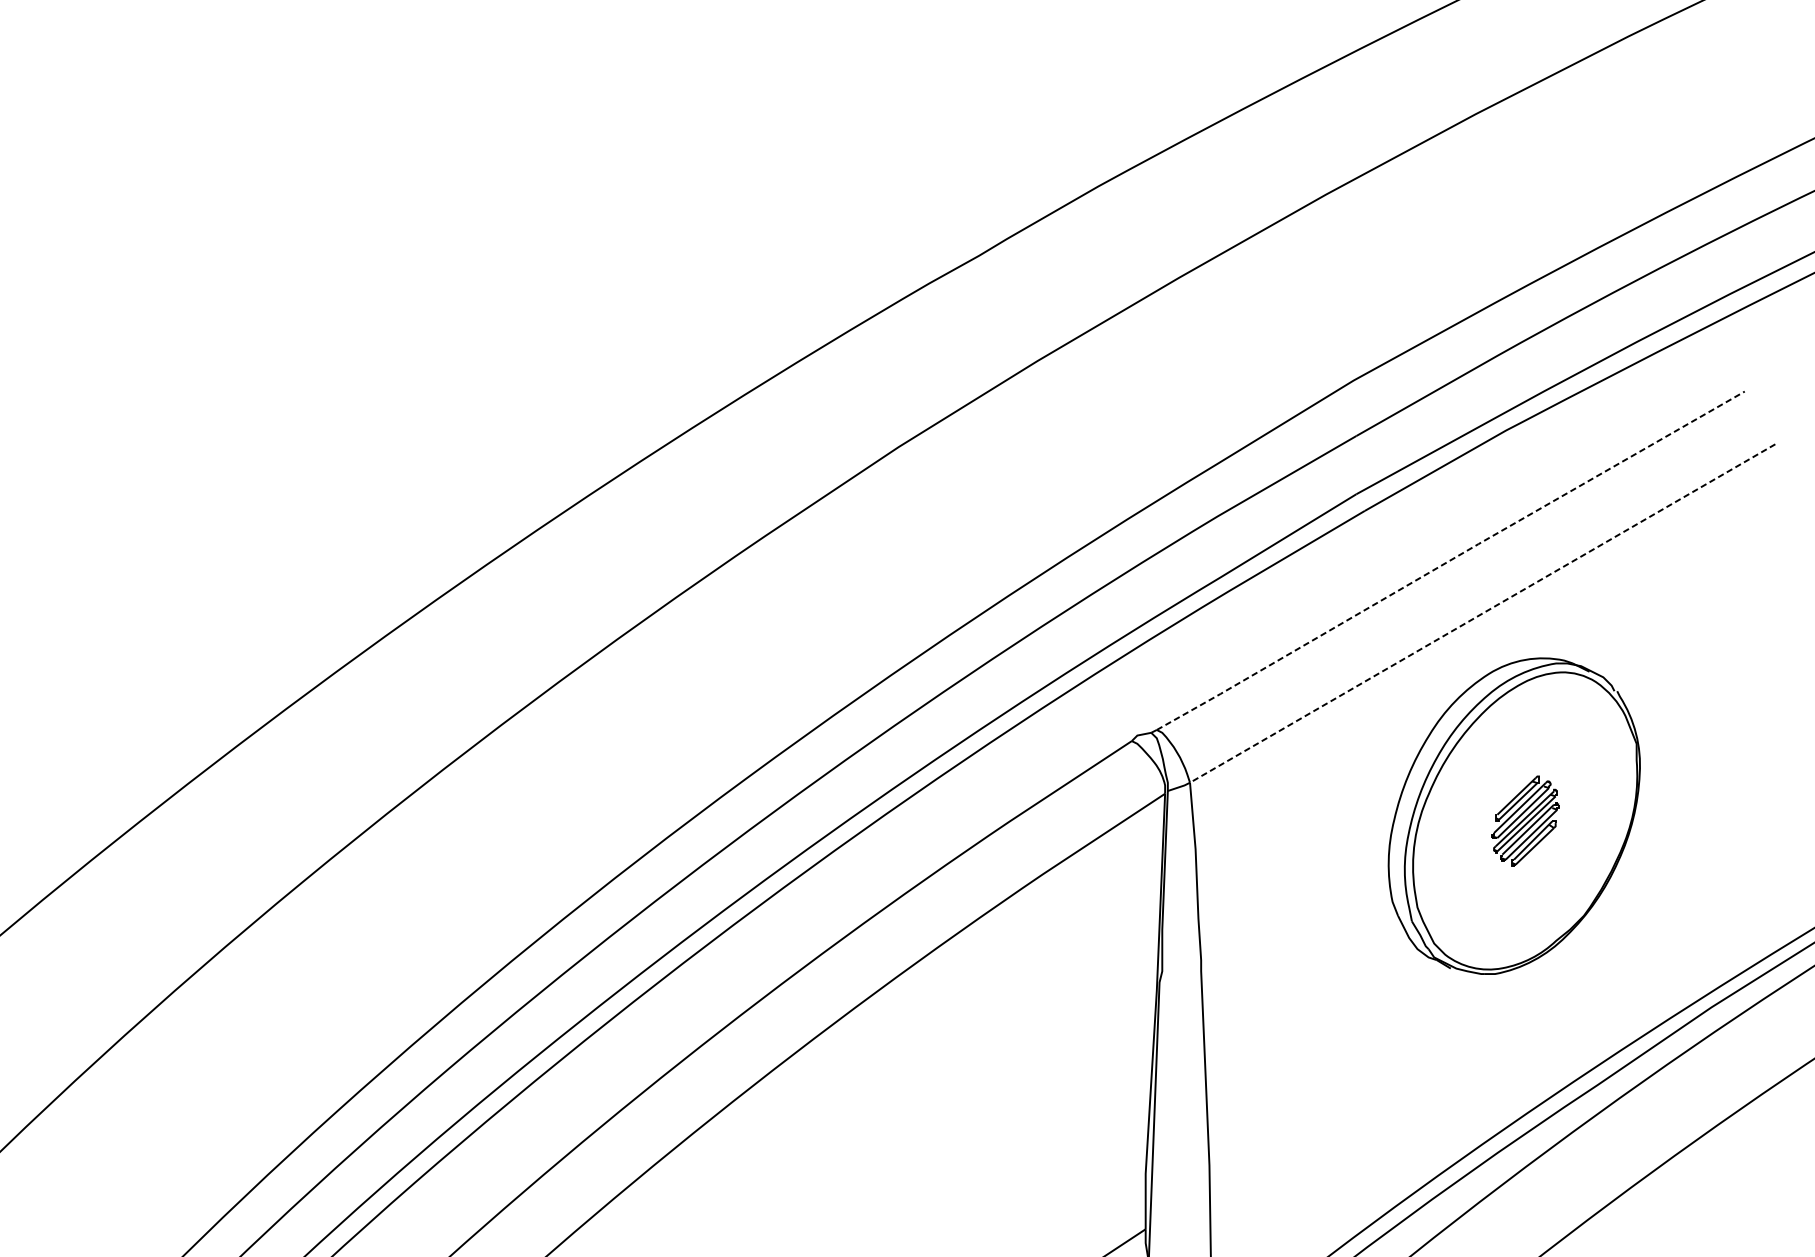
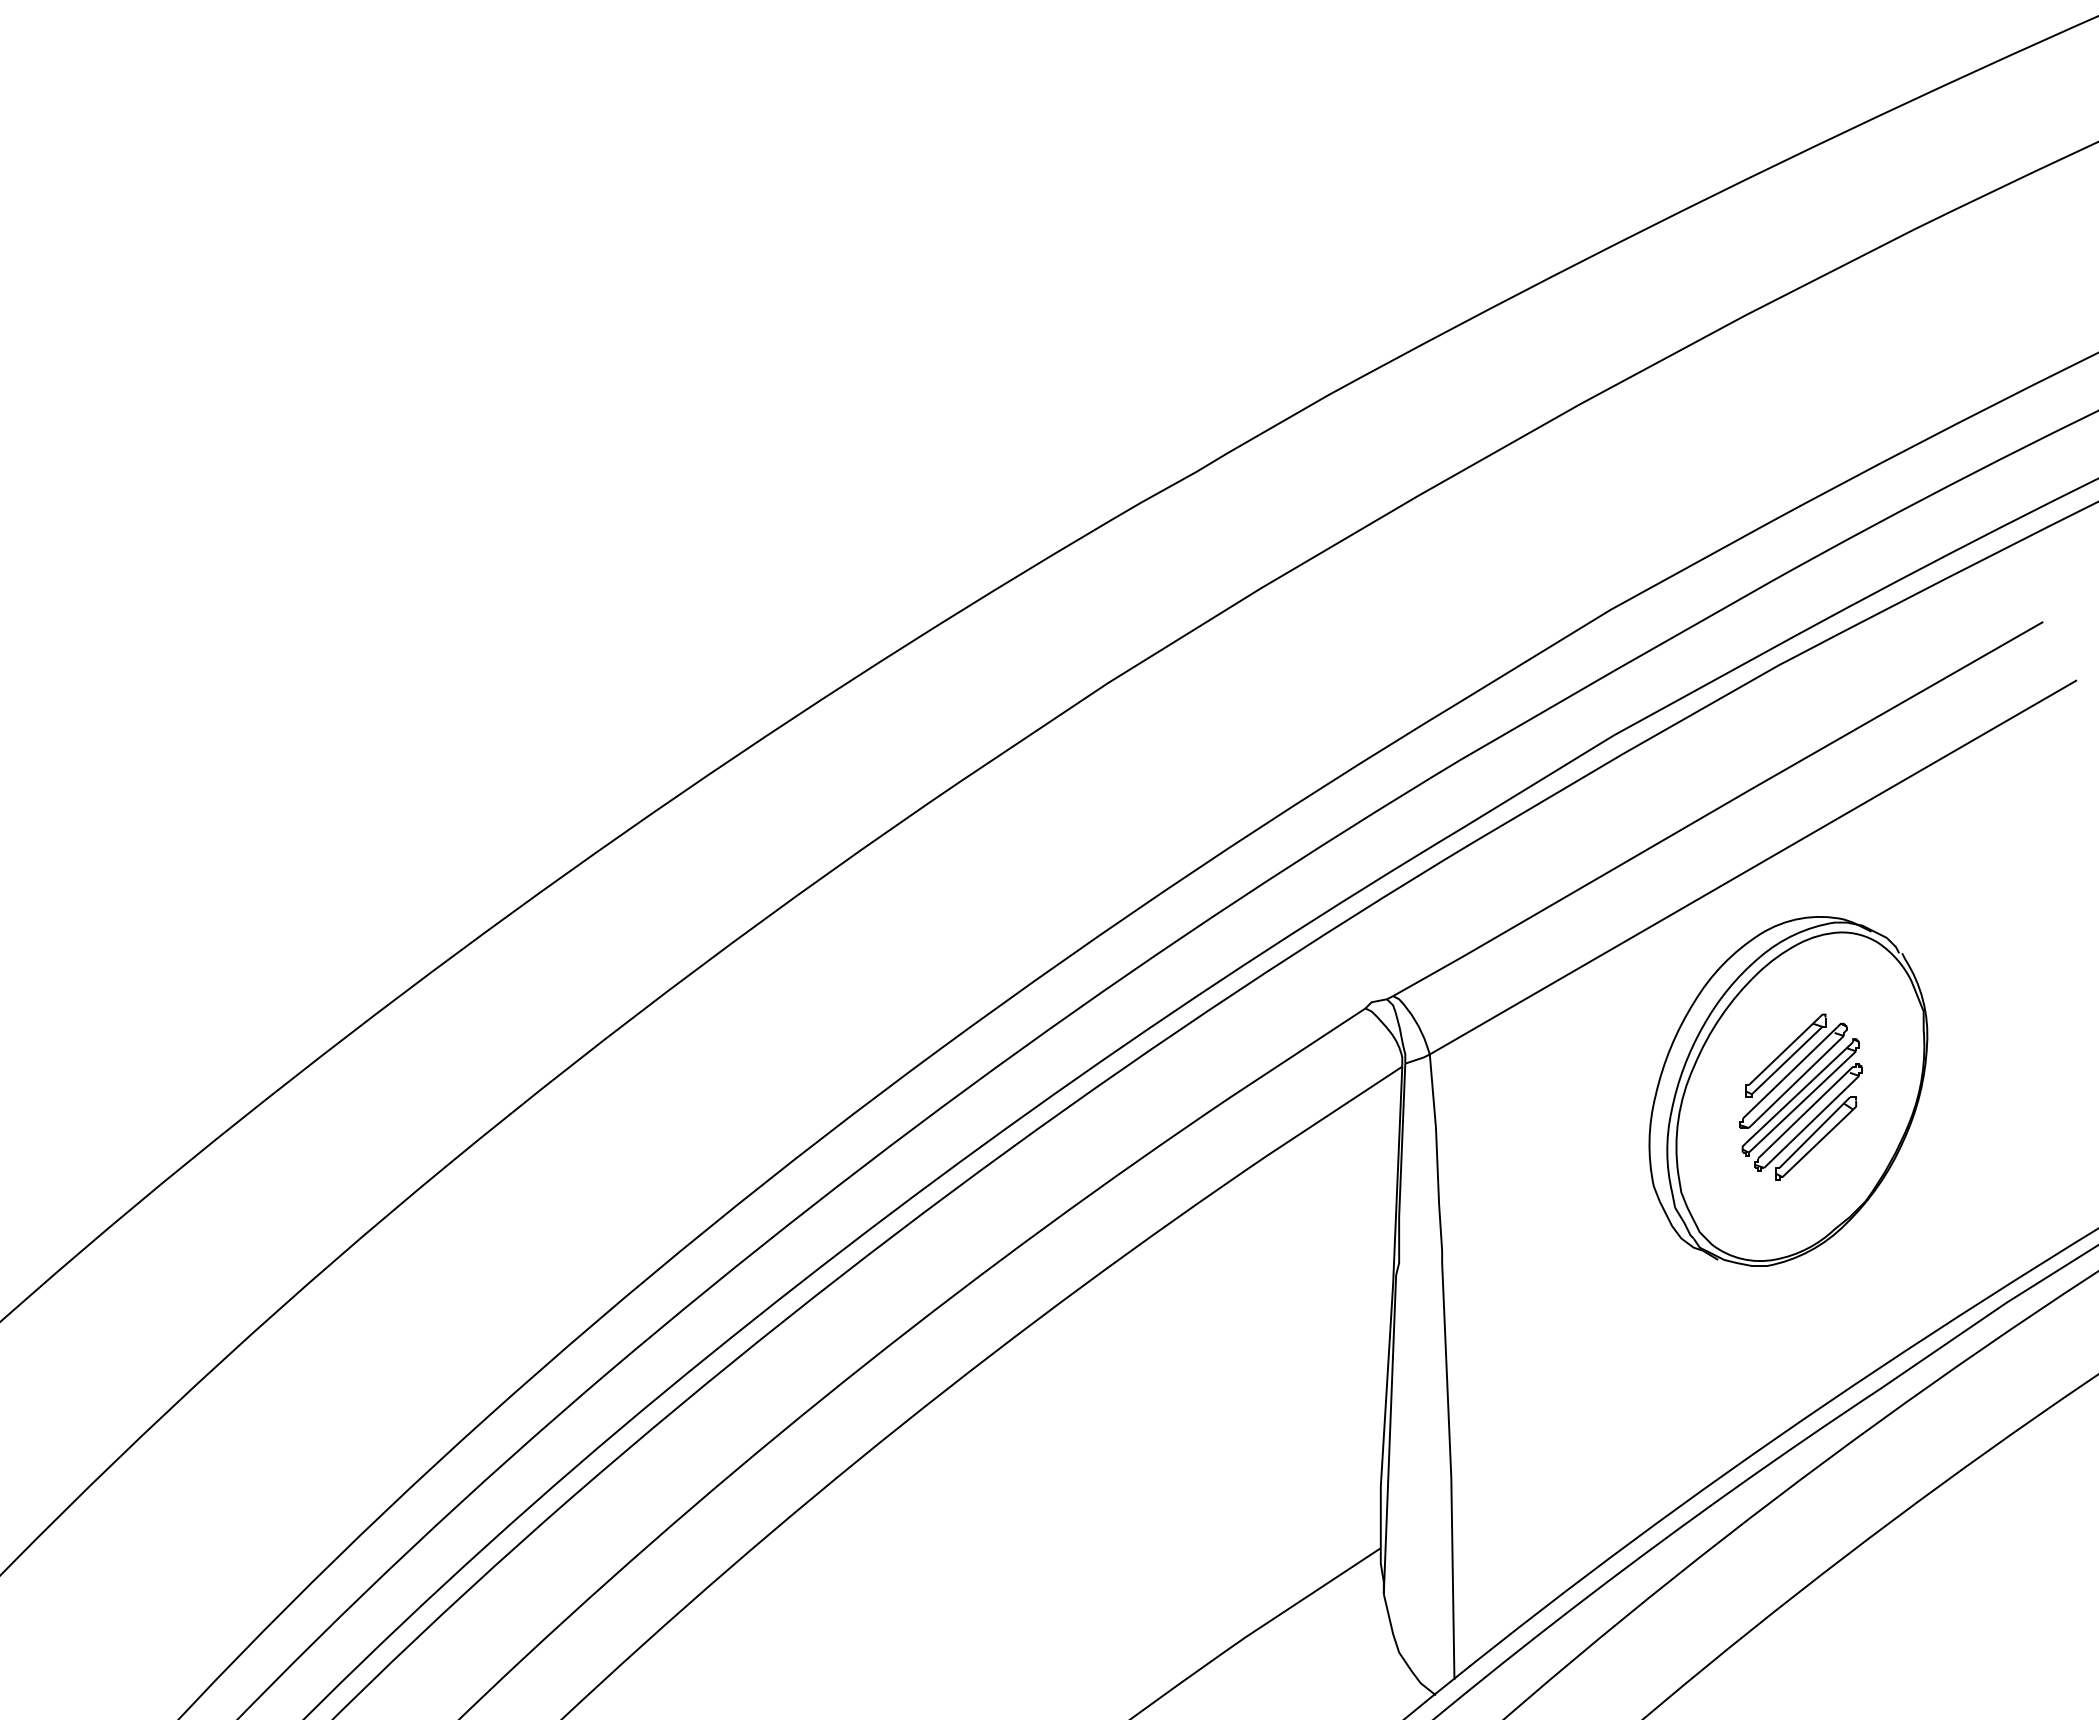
line: (1451, 560) -> (1718, 808), dashed -> solid
line: (1482, 613) -> (1753, 867), dashed -> solid
part: (1525, 820) -> (1800, 1096), size x1.67

